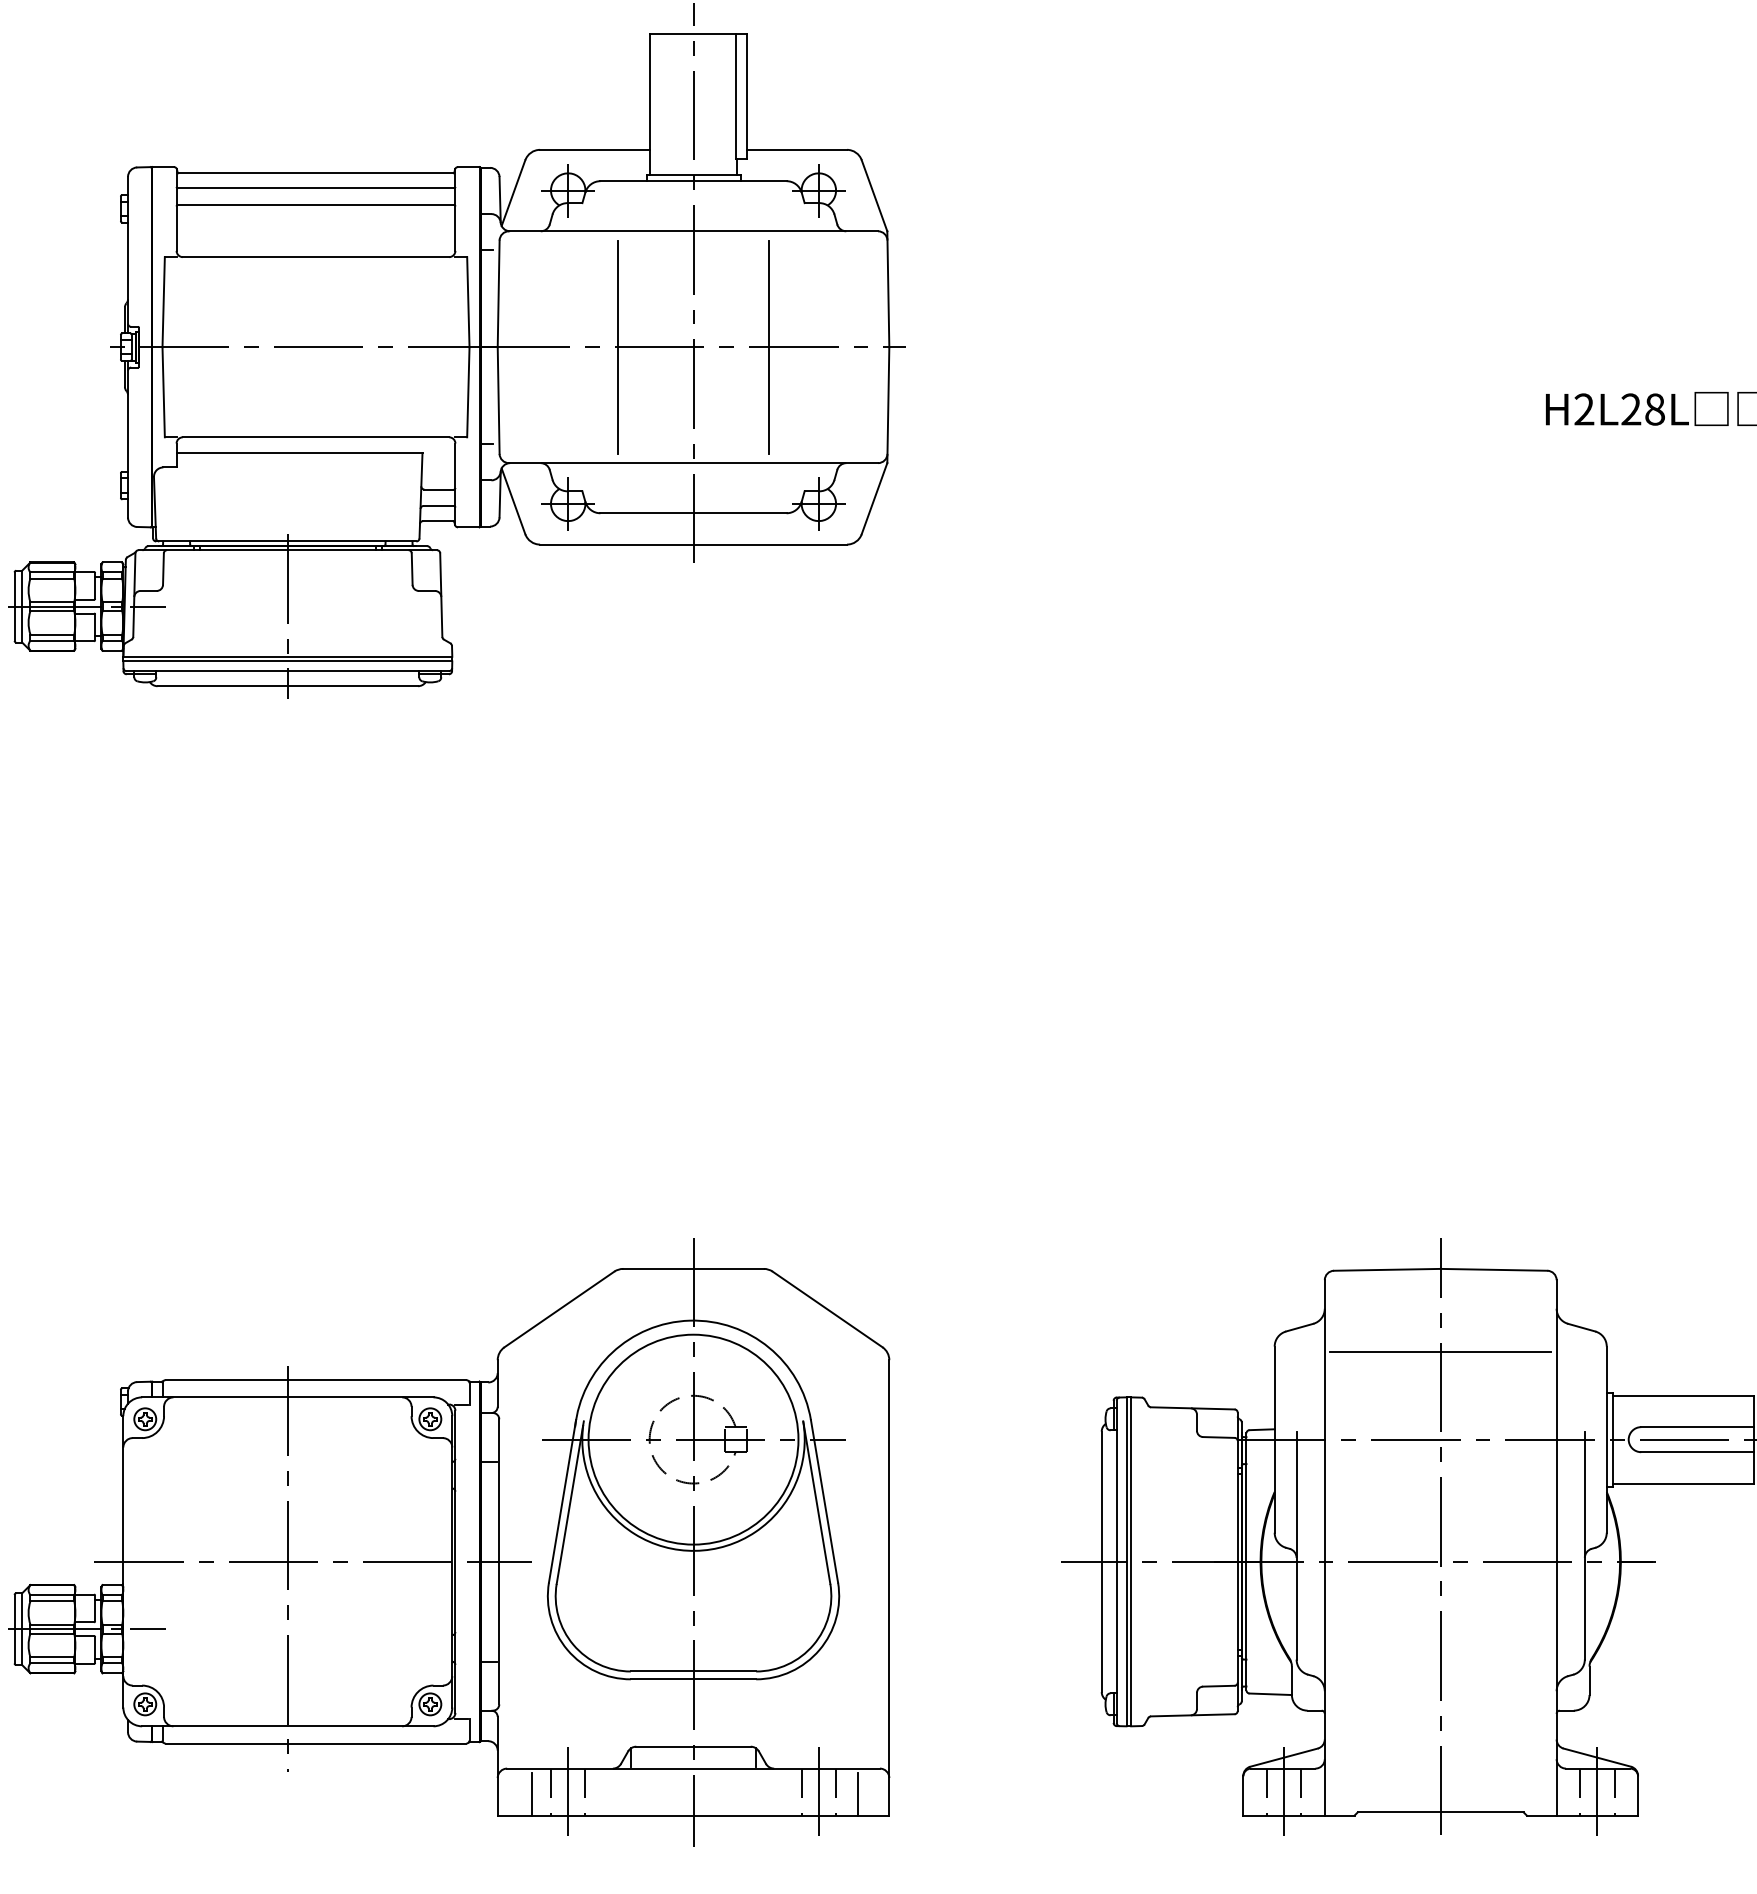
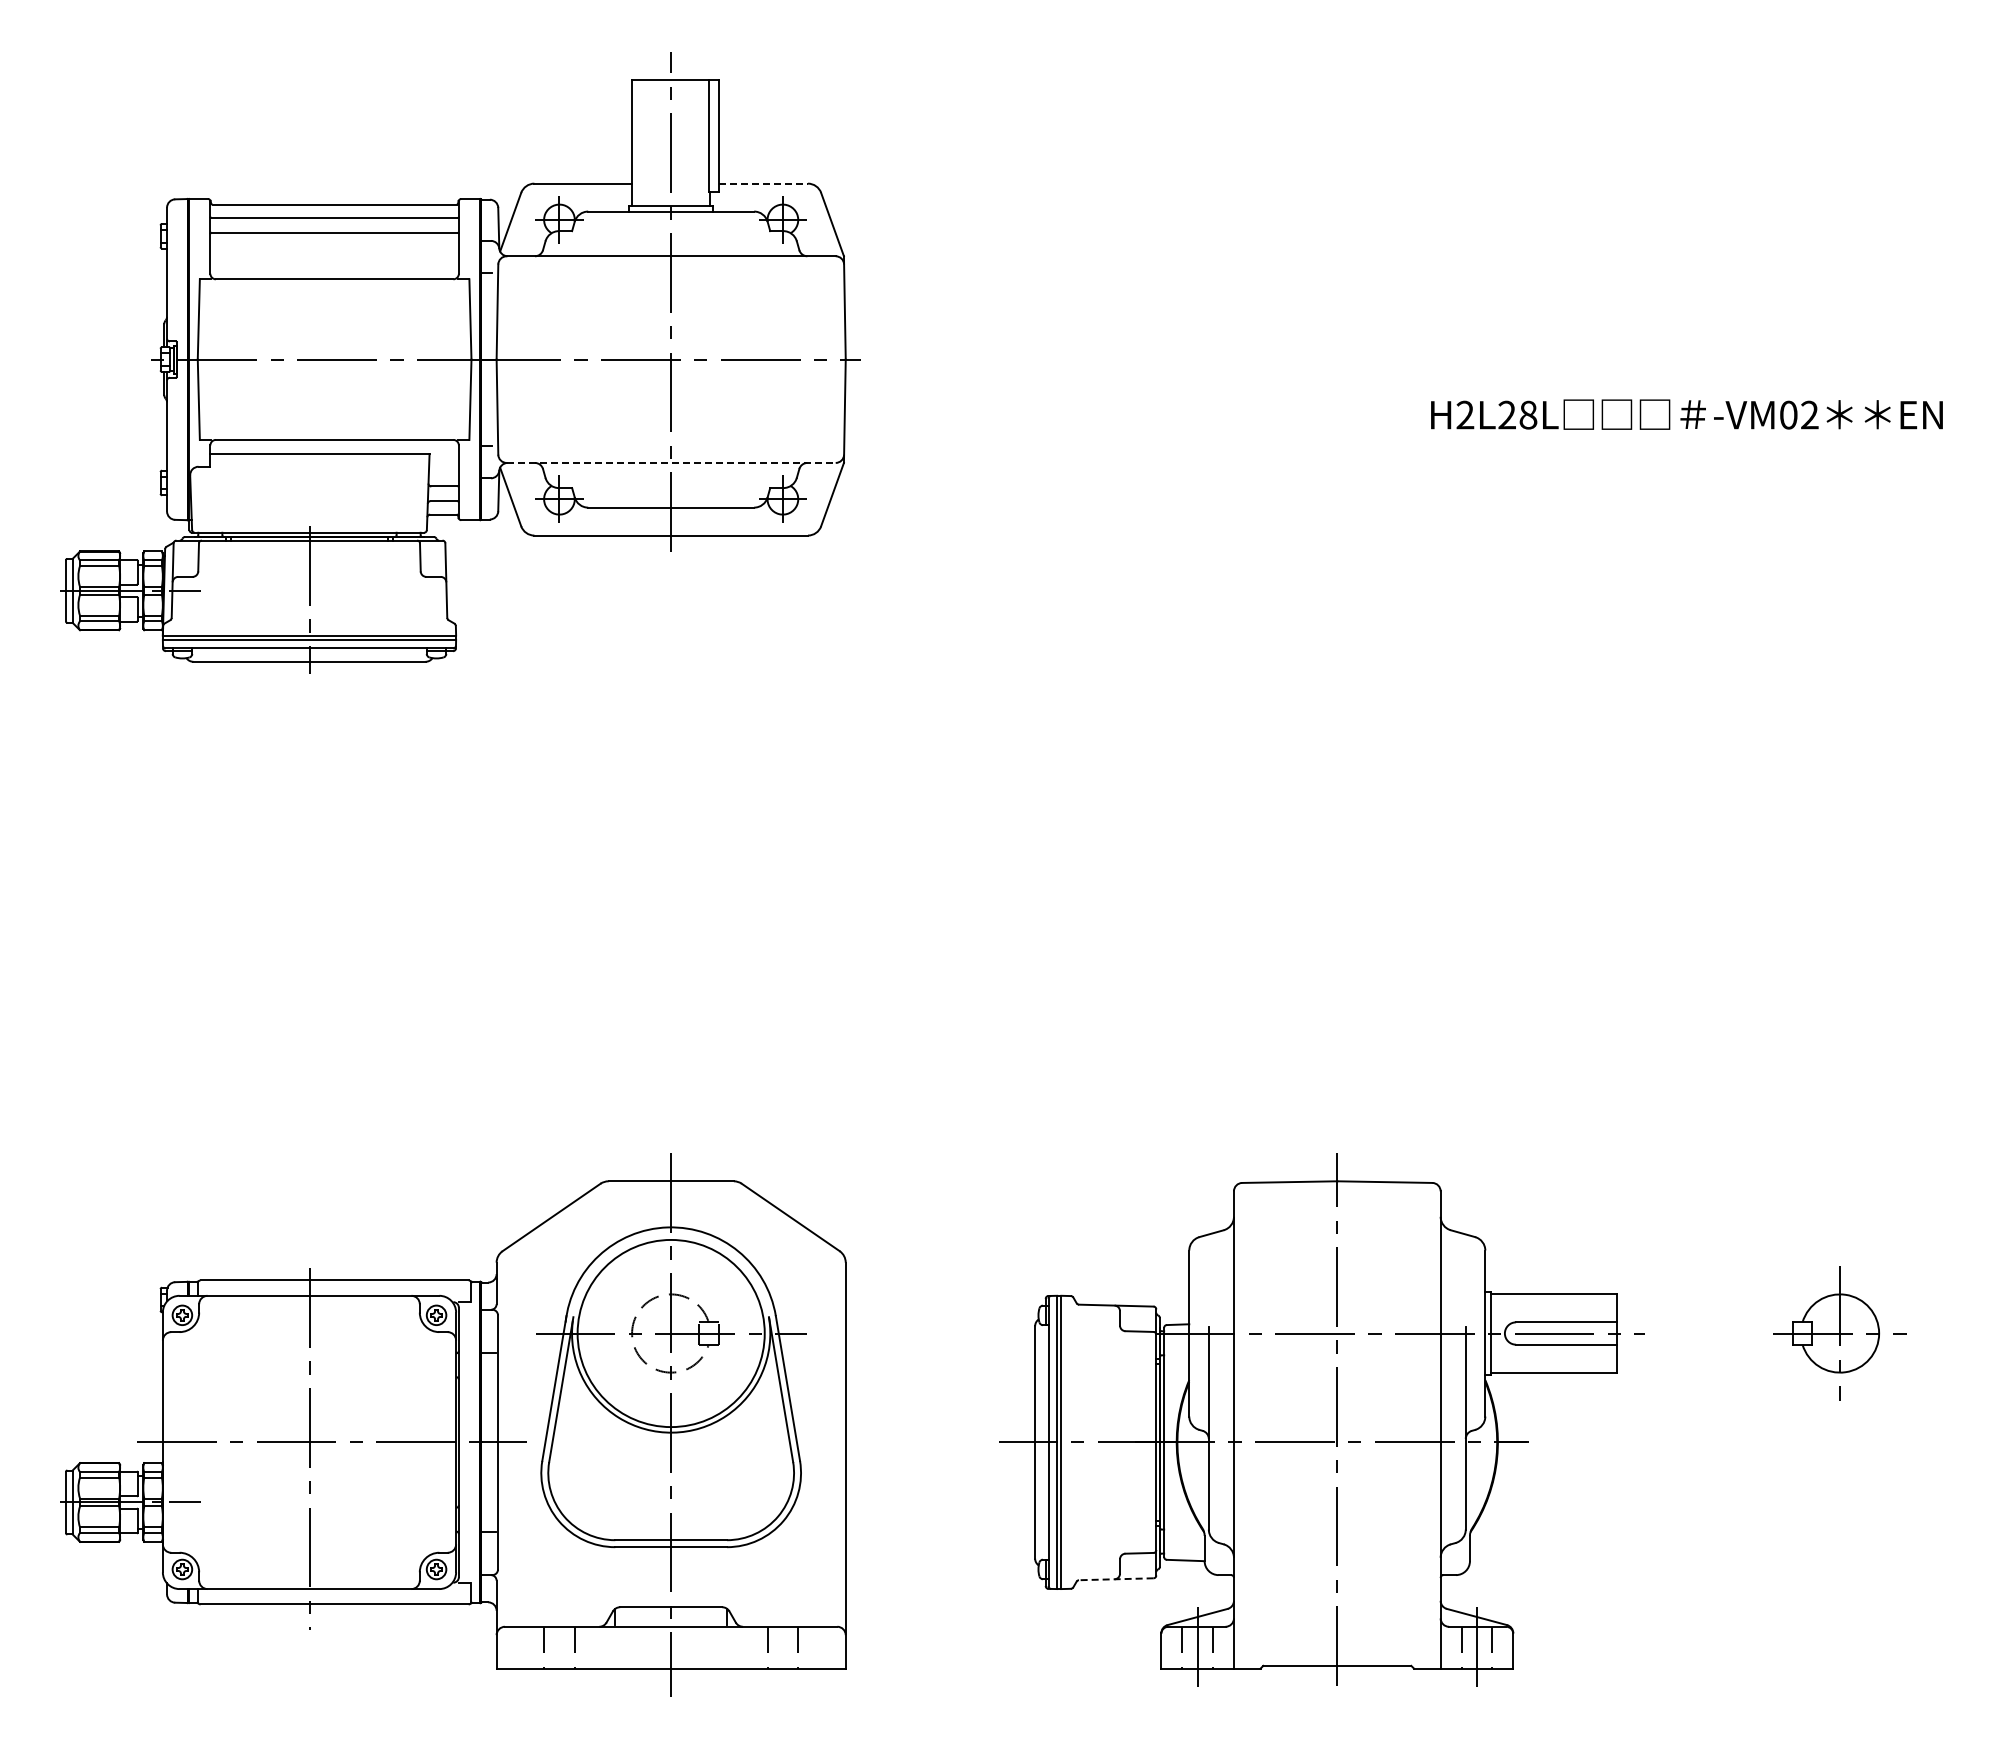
line: (797, 149) -> (763, 183), solid -> dashed
line: (618, 347) -> (604, 359), removed
line: (769, 347) -> (738, 359), removed
line: (693, 462) -> (671, 462), solid -> dashed
line: (1439, 1352) -> (1336, 1255), removed
line: (1191, 1715) -> (1115, 1579), solid -> dashed
line: (568, 1791) -> (559, 1647), removed
line: (818, 1791) -> (782, 1647), removed
line: (532, 1794) -> (527, 1649), removed
line: (857, 1794) -> (817, 1649), removed

